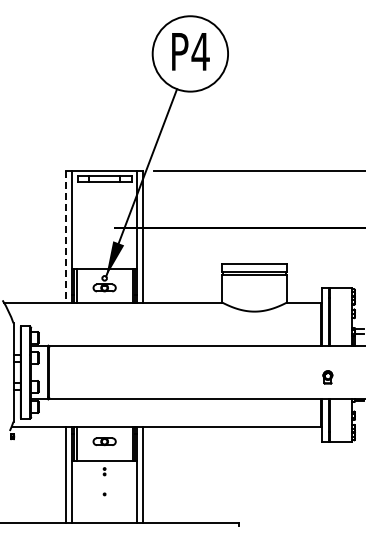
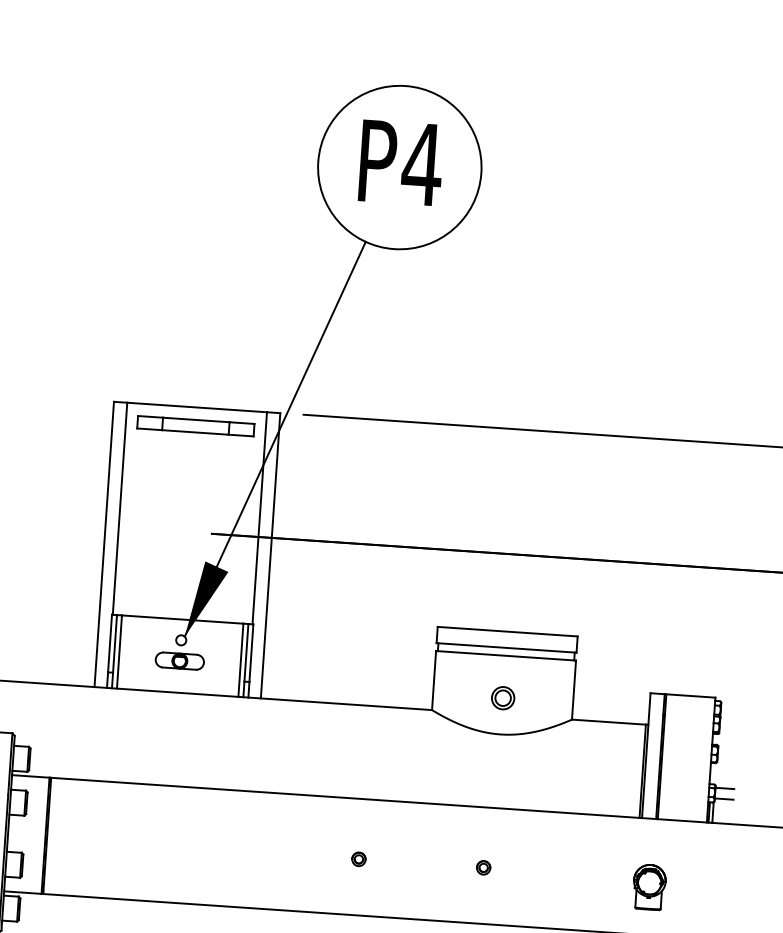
line: (66, 236) -> (104, 544), dashed -> solid
part: (254, 294) -> (503, 697), added
part: (193, 373) -> (359, 859), added
part: (250, 373) -> (482, 867), added
part: (327, 377) -> (648, 887), size x1.67

